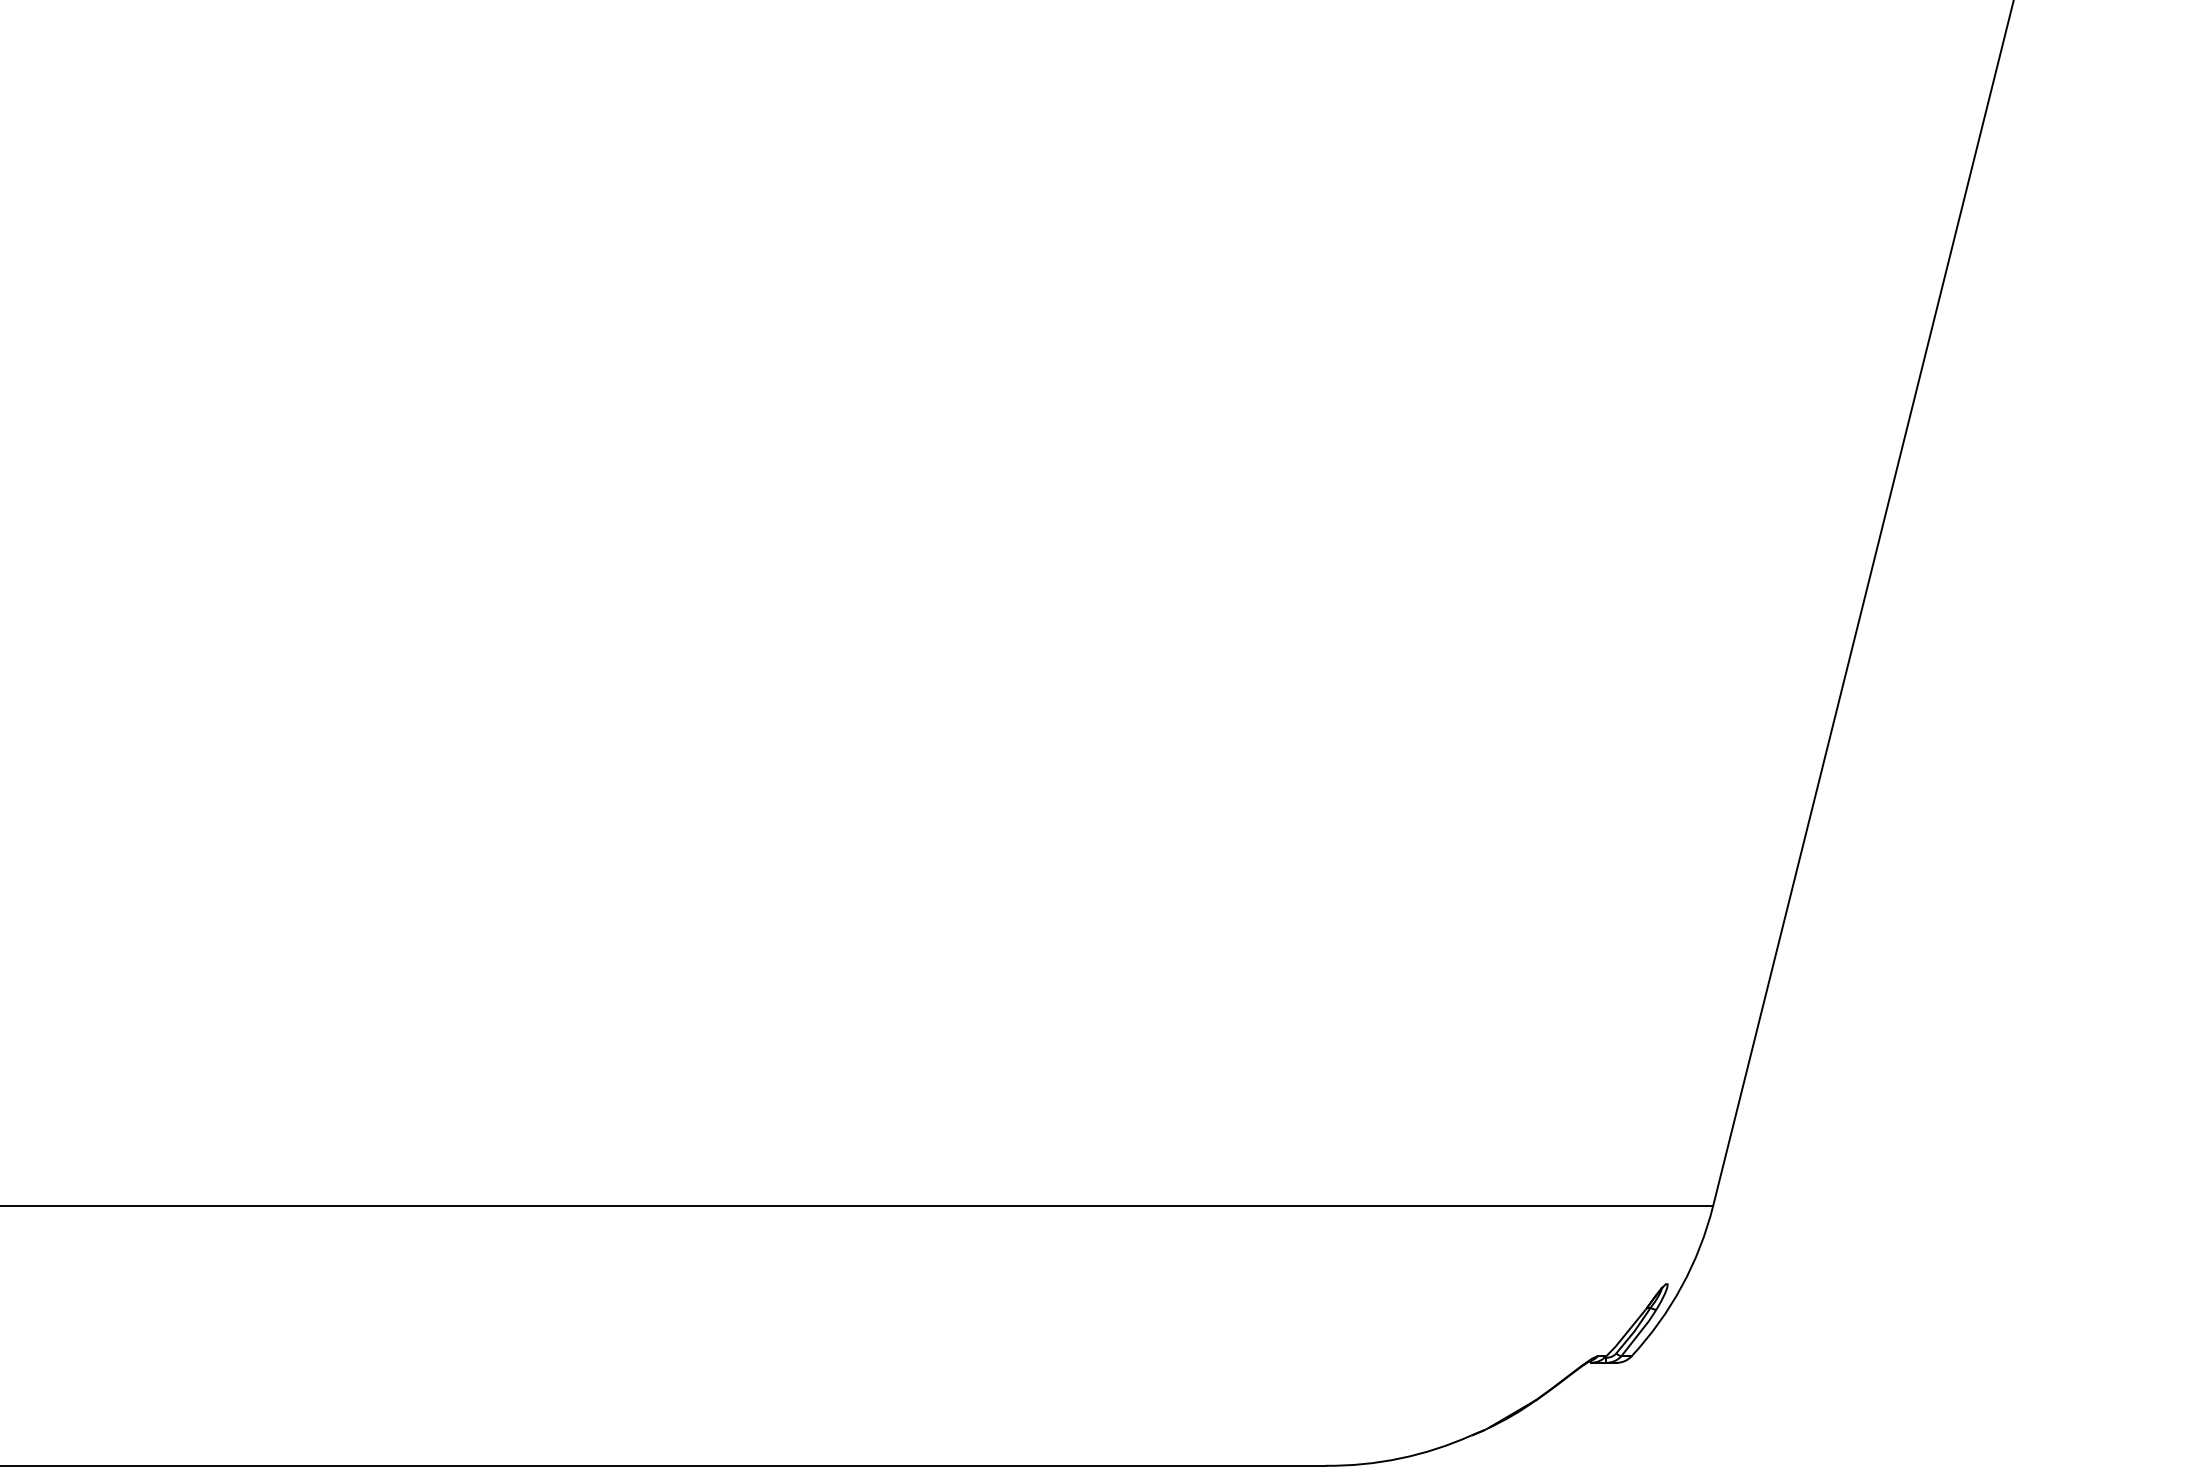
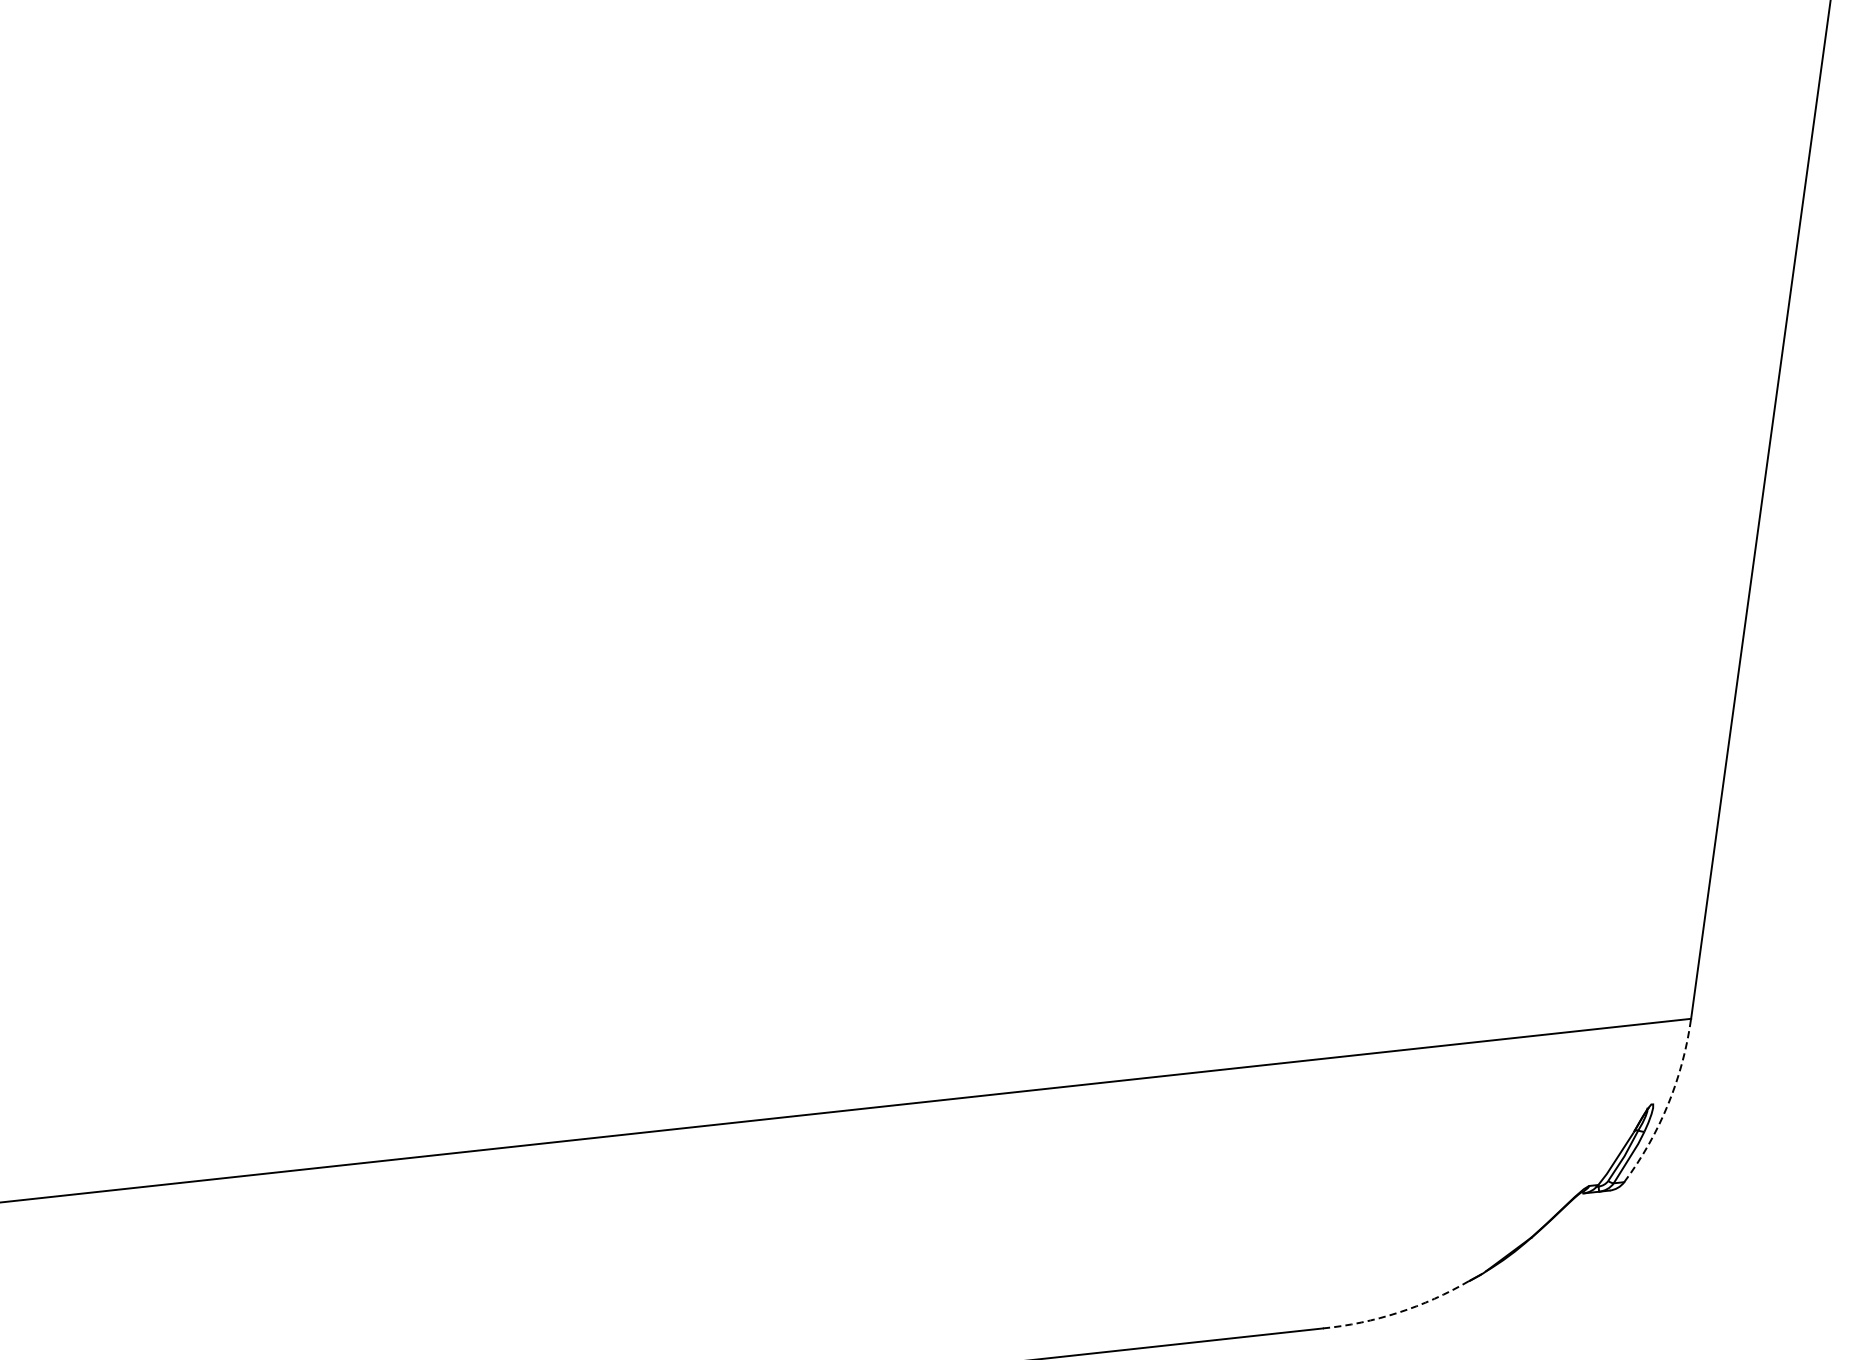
arc: (1681, 1286) -> (1667, 1105), solid -> dashed
arc: (1400, 1458) -> (1398, 1312), solid -> dashed

